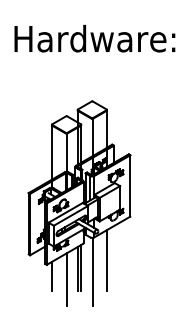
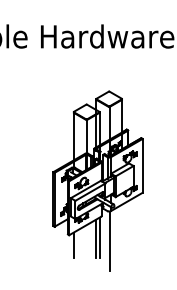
line: (107, 259) -> (122, 230), removed
line: (67, 278) -> (87, 247), removed

